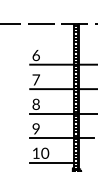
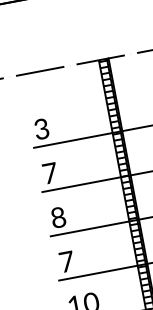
text: (35, 54) -> (40, 127), 6 -> 3
text: (35, 128) -> (65, 261), 9 -> 7

